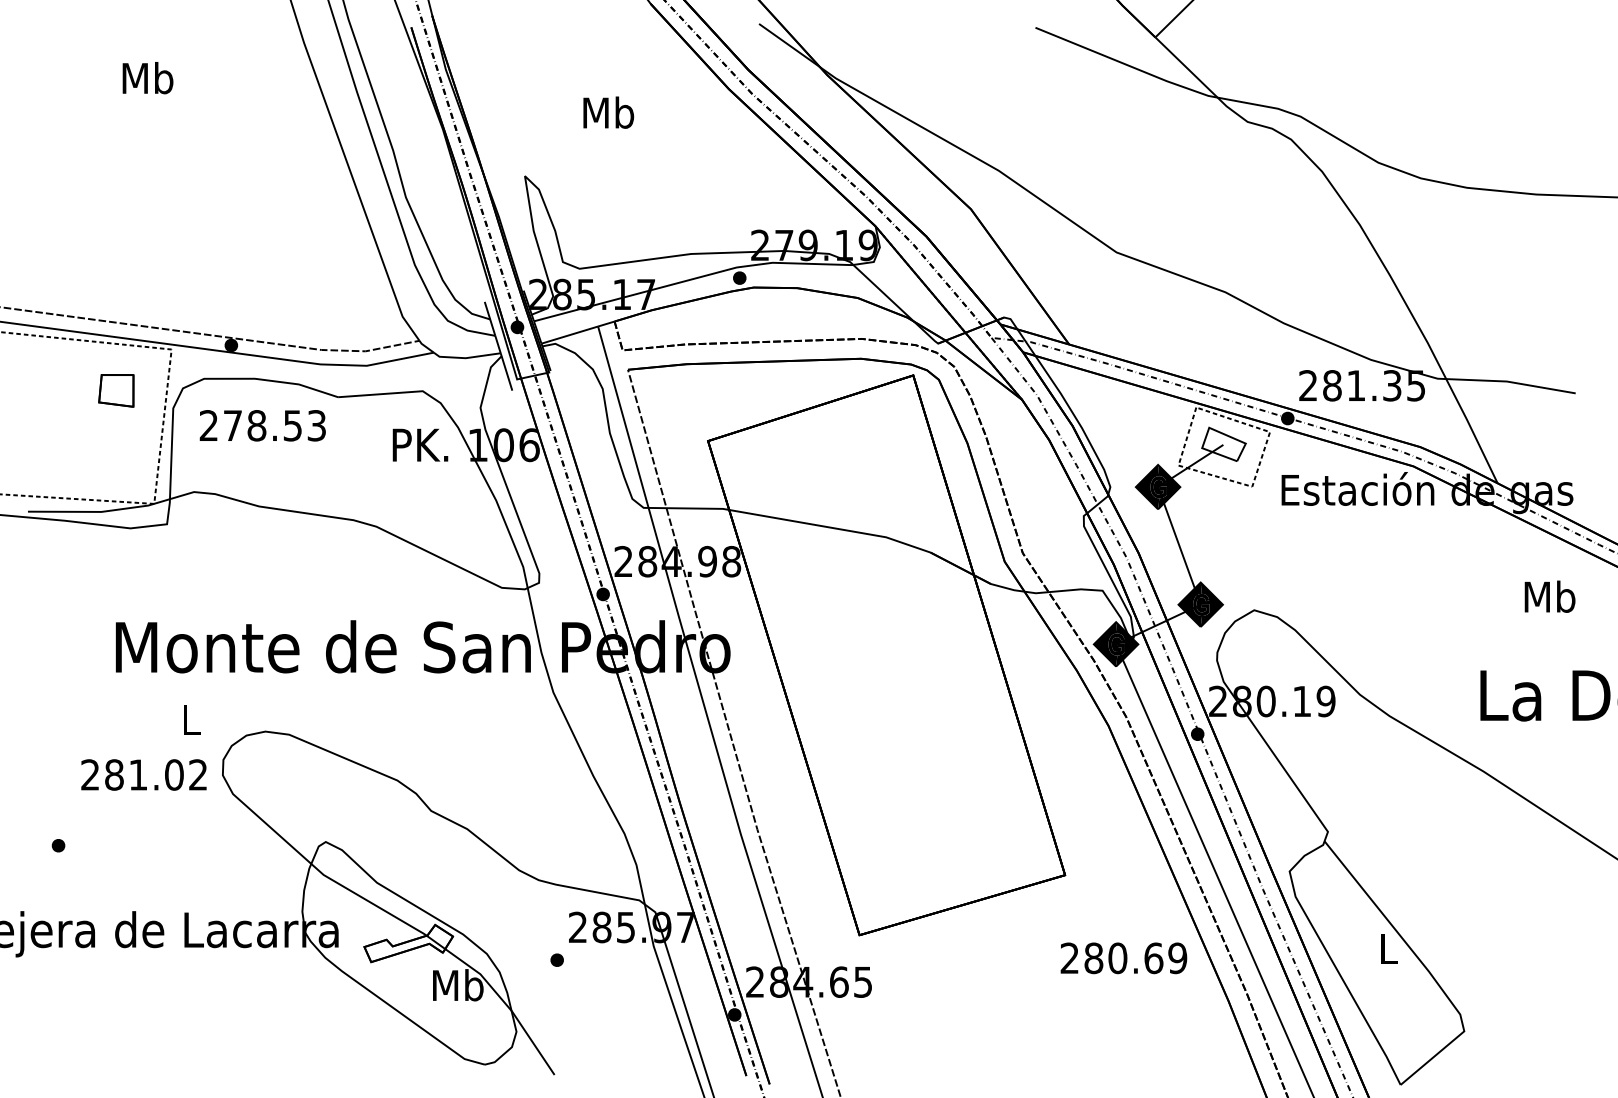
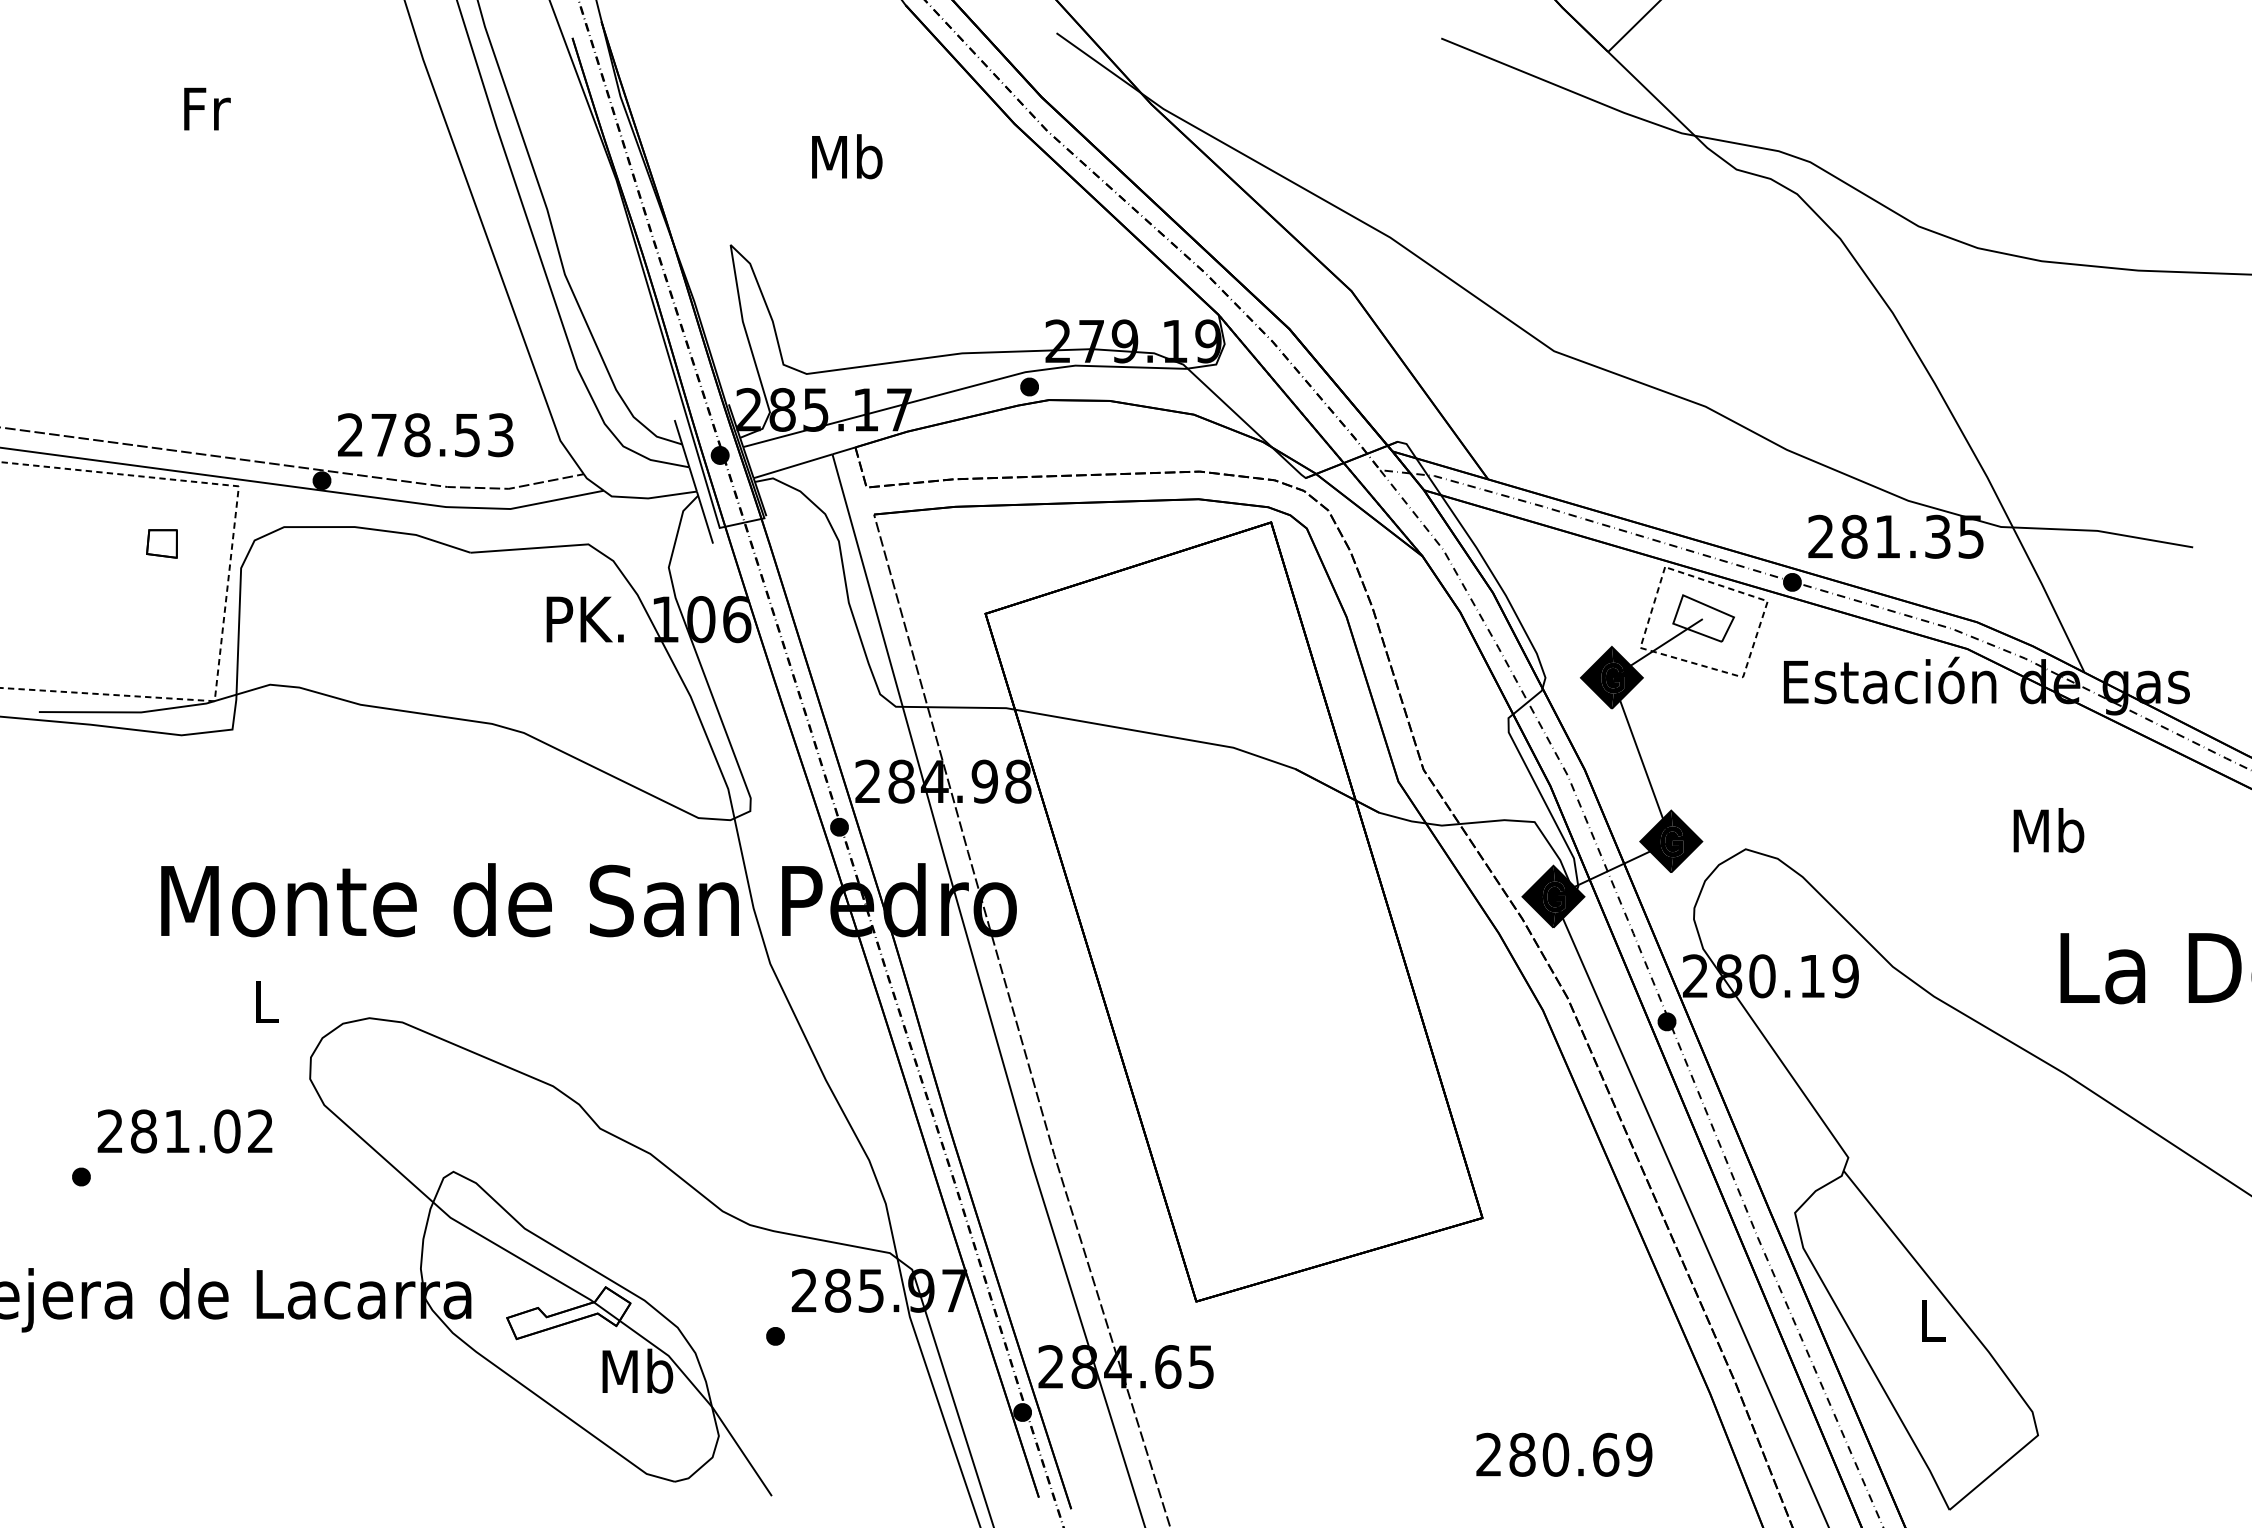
text: (147, 78) -> (205, 109), Mb -> Fr
part: (116, 390) -> (162, 543), size x0.62
text: (262, 425) -> (425, 434), moved
text: (1549, 596) -> (2048, 830), moved
text: (143, 774) -> (184, 1130), moved
text: (1123, 958) -> (1563, 1455), moved

